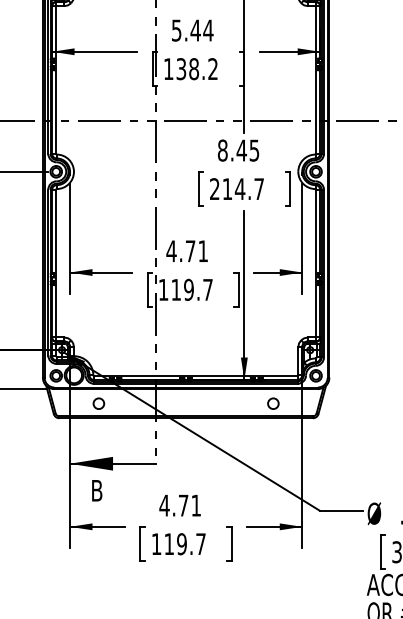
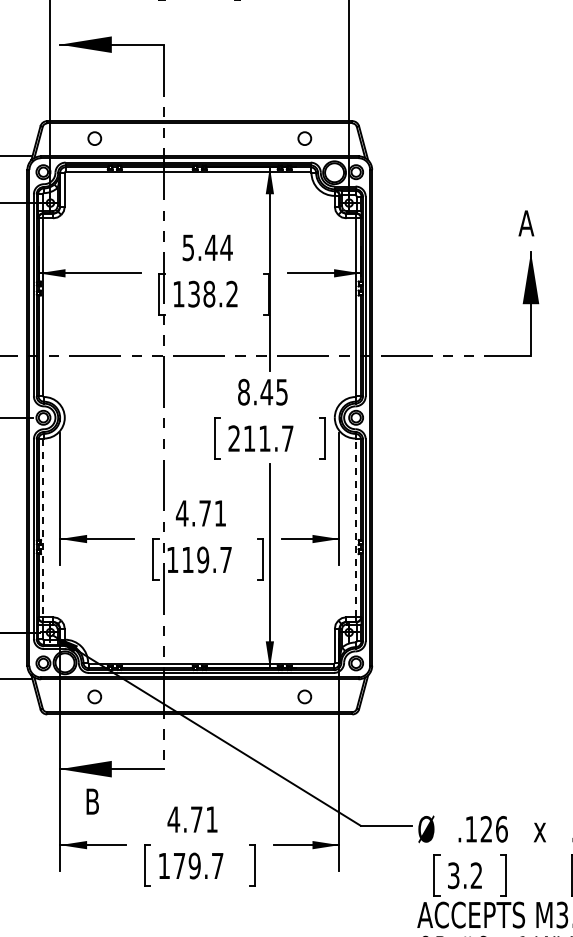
text: (239, 189) -> (264, 438), 214.7 -> 211.7
line: (56, 263) -> (43, 528), solid -> dashed
line: (316, 263) -> (356, 528), solid -> dashed
text: (169, 543) -> (179, 865), 119.7 -> 179.7

